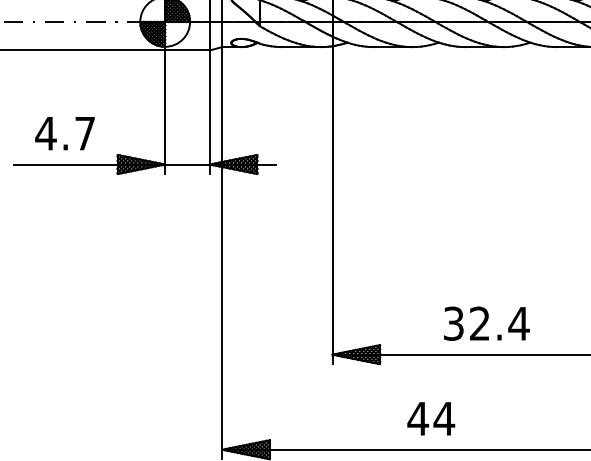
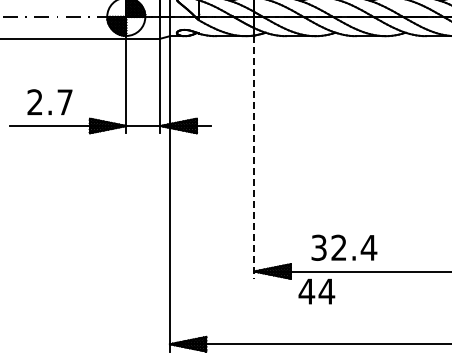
text: (45, 133) -> (34, 102), 4.7 -> 2.7
line: (332, 205) -> (254, 157), solid -> dashed
text: (486, 323) -> (344, 247), moved
text: (430, 418) -> (316, 291), moved

